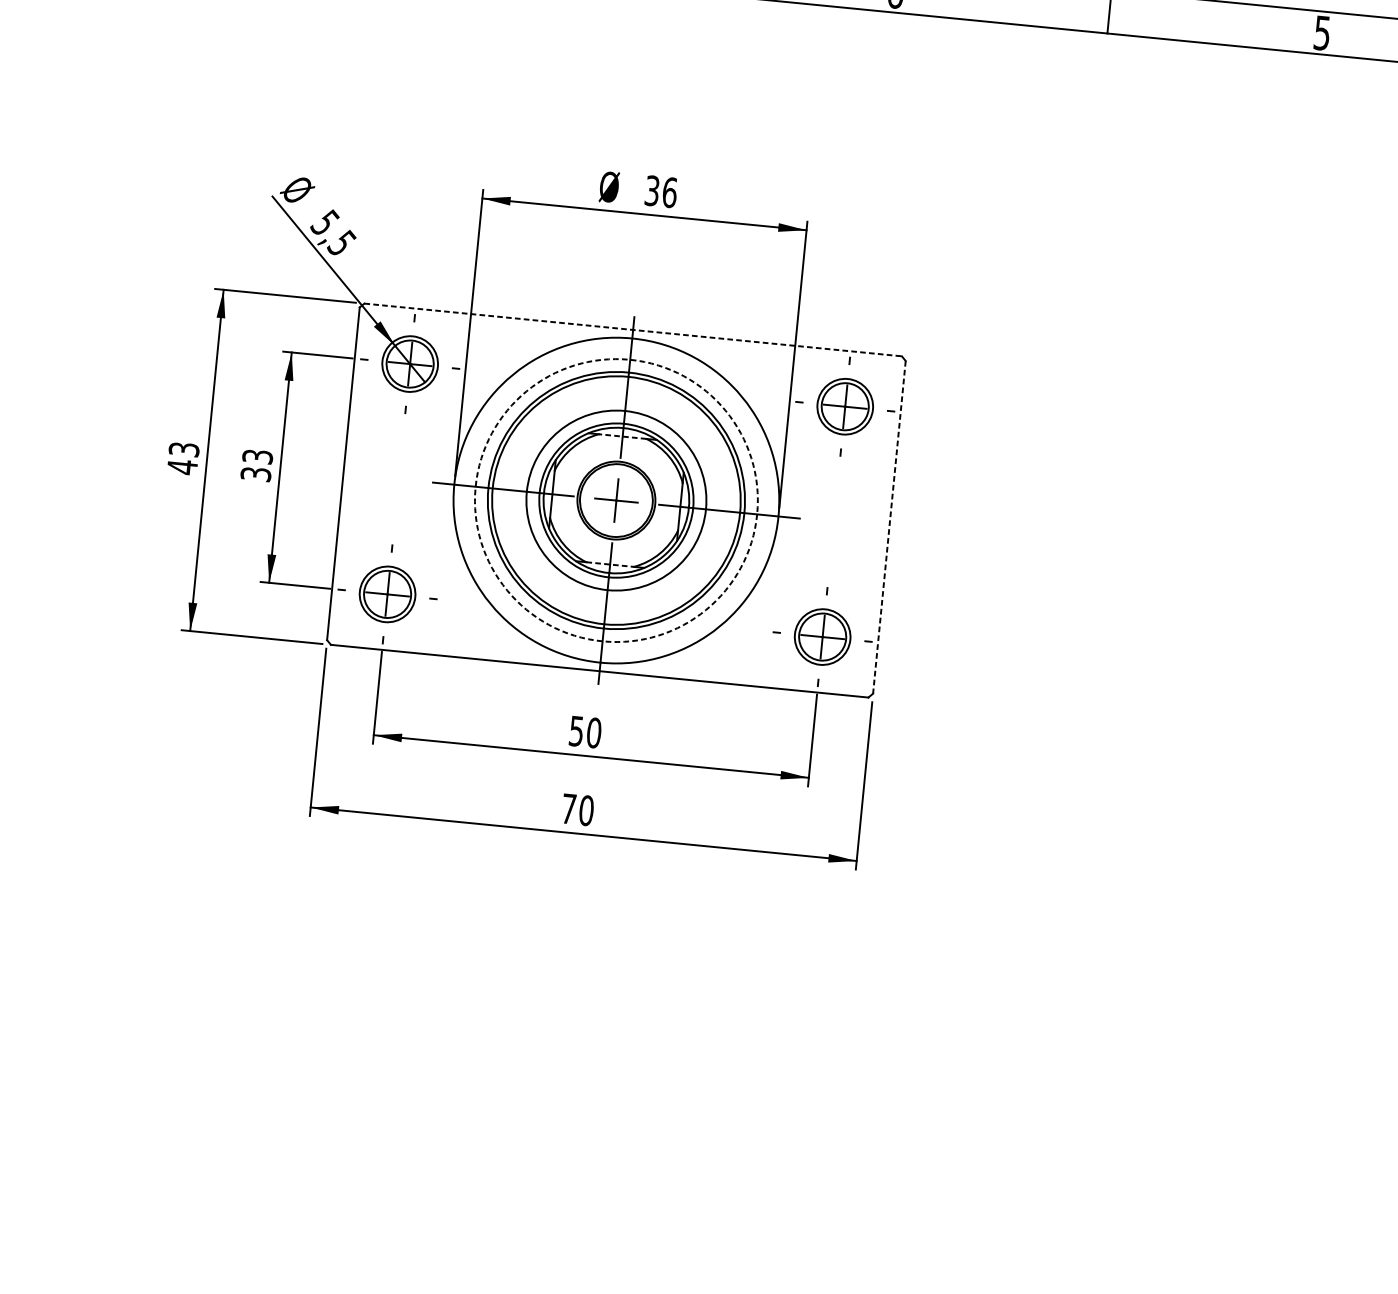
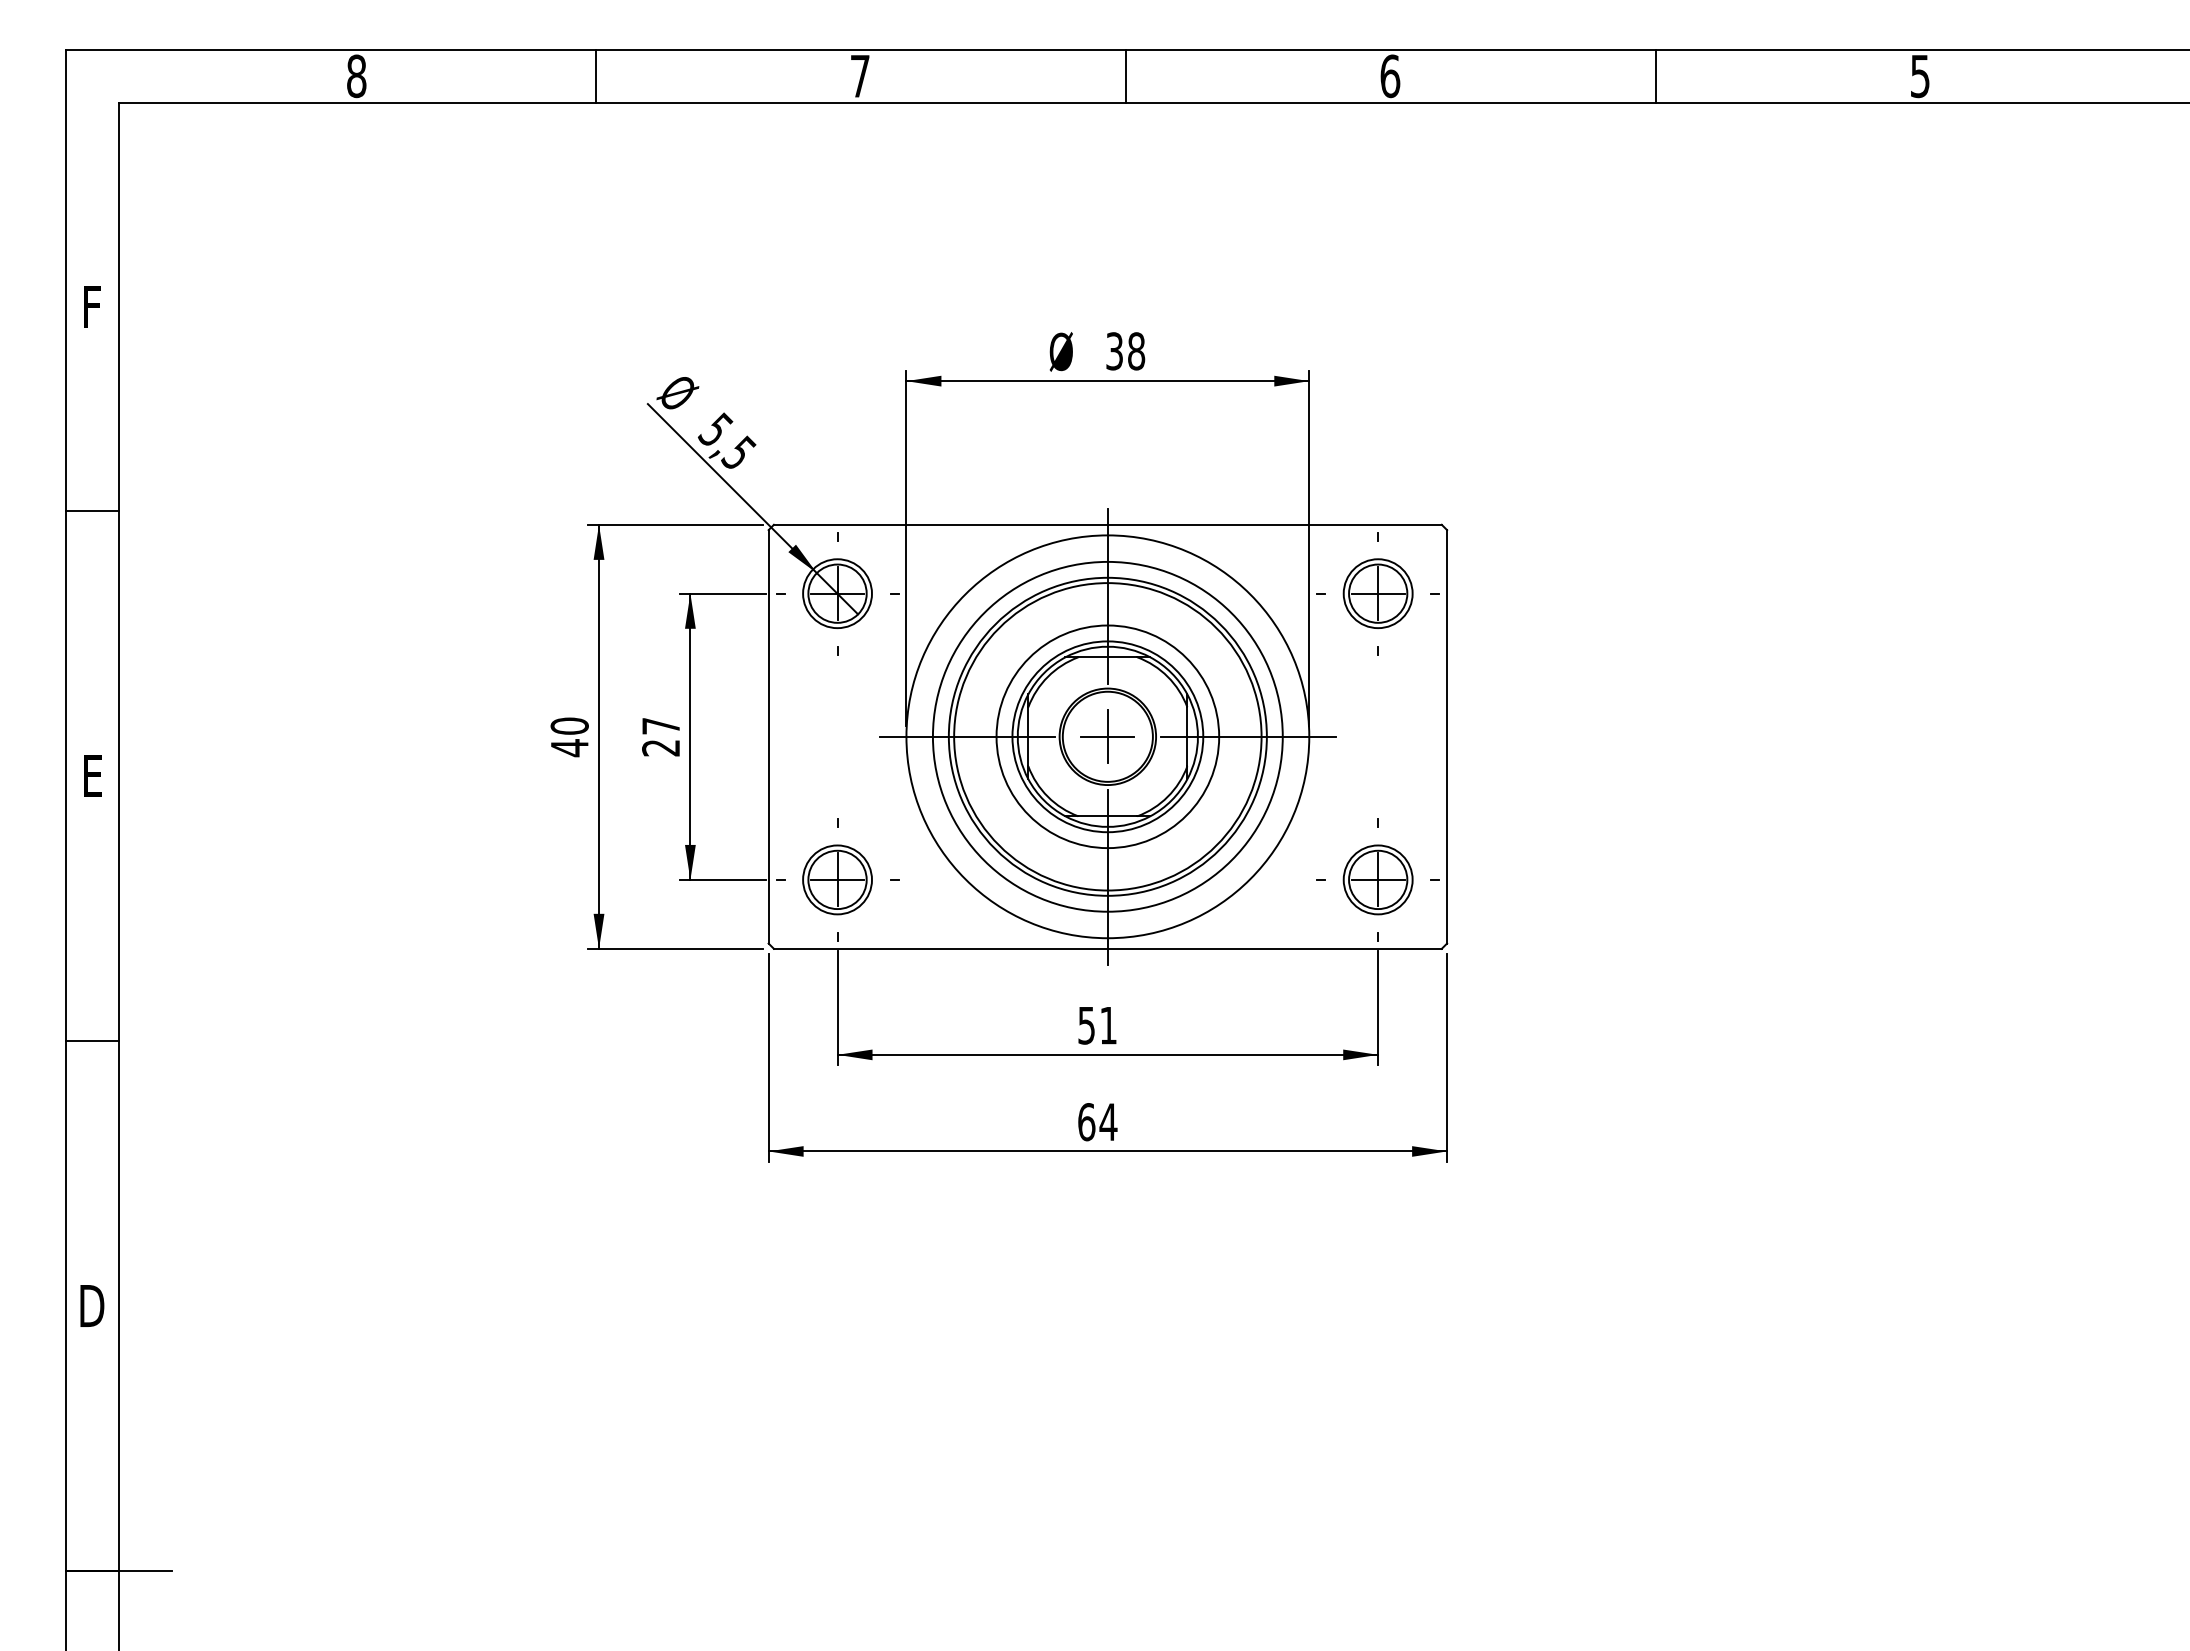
text: (669, 192) -> (1136, 351), 36 -> 38
line: (632, 329) -> (1107, 524), dashed -> solid
line: (622, 436) -> (1107, 657), dashed -> solid
text: (184, 448) -> (569, 725), 43 -> 40
text: (257, 465) -> (661, 737), 33 -> 27
circle: (616, 500) -> (1107, 736), dashed -> solid
line: (889, 527) -> (1447, 736), dashed -> solid
line: (610, 564) -> (1108, 816), dashed -> solid
text: (594, 732) -> (1108, 1025), 50 -> 51
text: (577, 810) -> (1097, 1122), 70 -> 64

